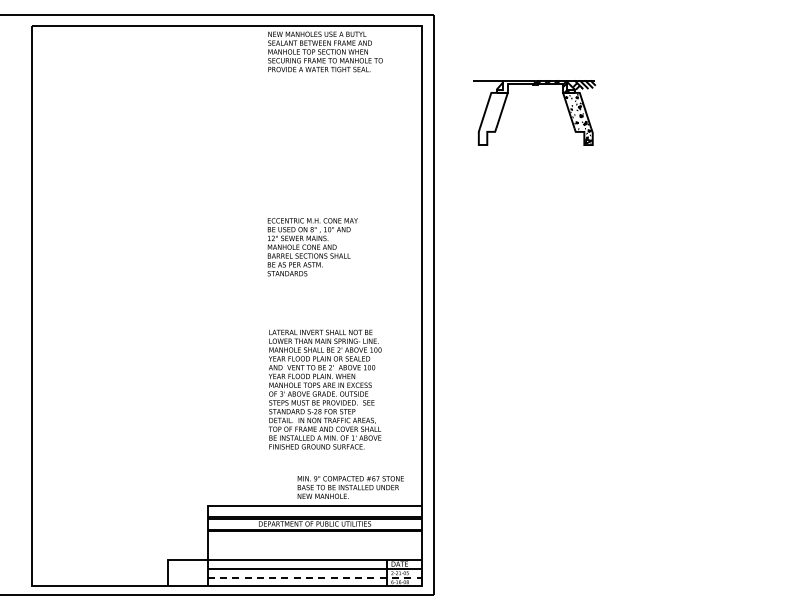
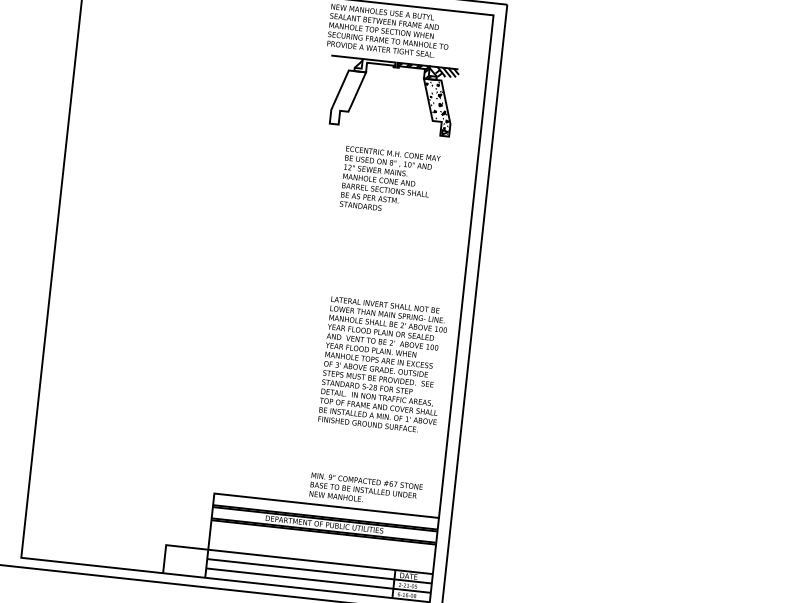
part: (534, 85) -> (394, 67), moved
text: (312, 247) -> (389, 181), moved
text: (324, 389) -> (382, 365), moved
line: (315, 577) -> (319, 580), dashed -> solid

